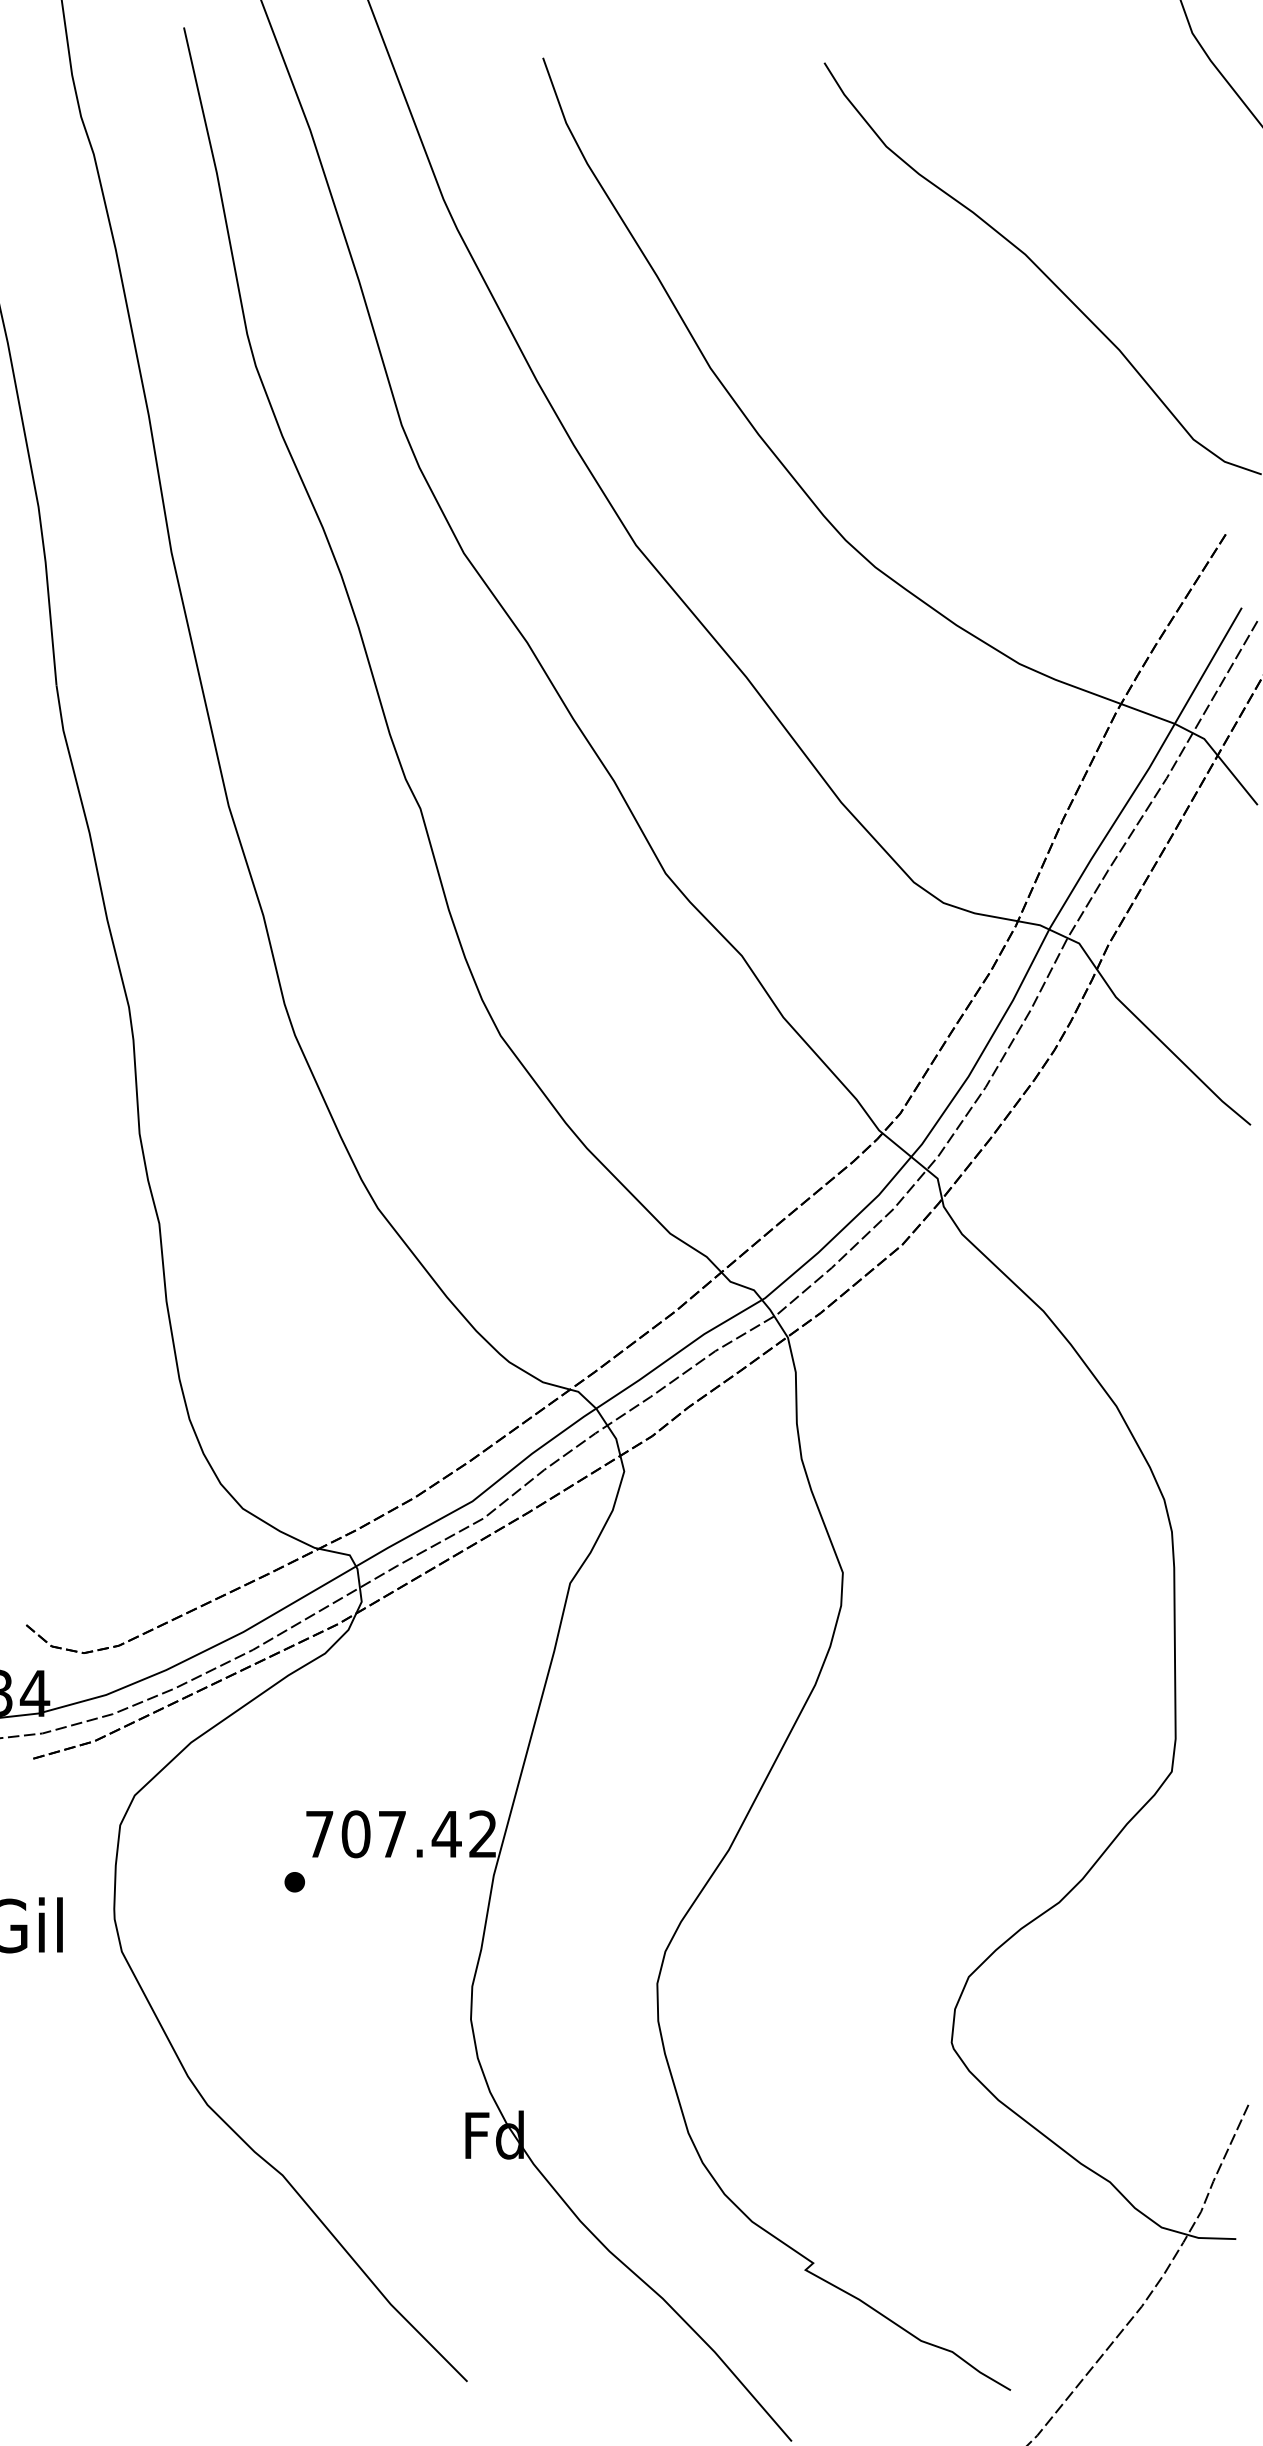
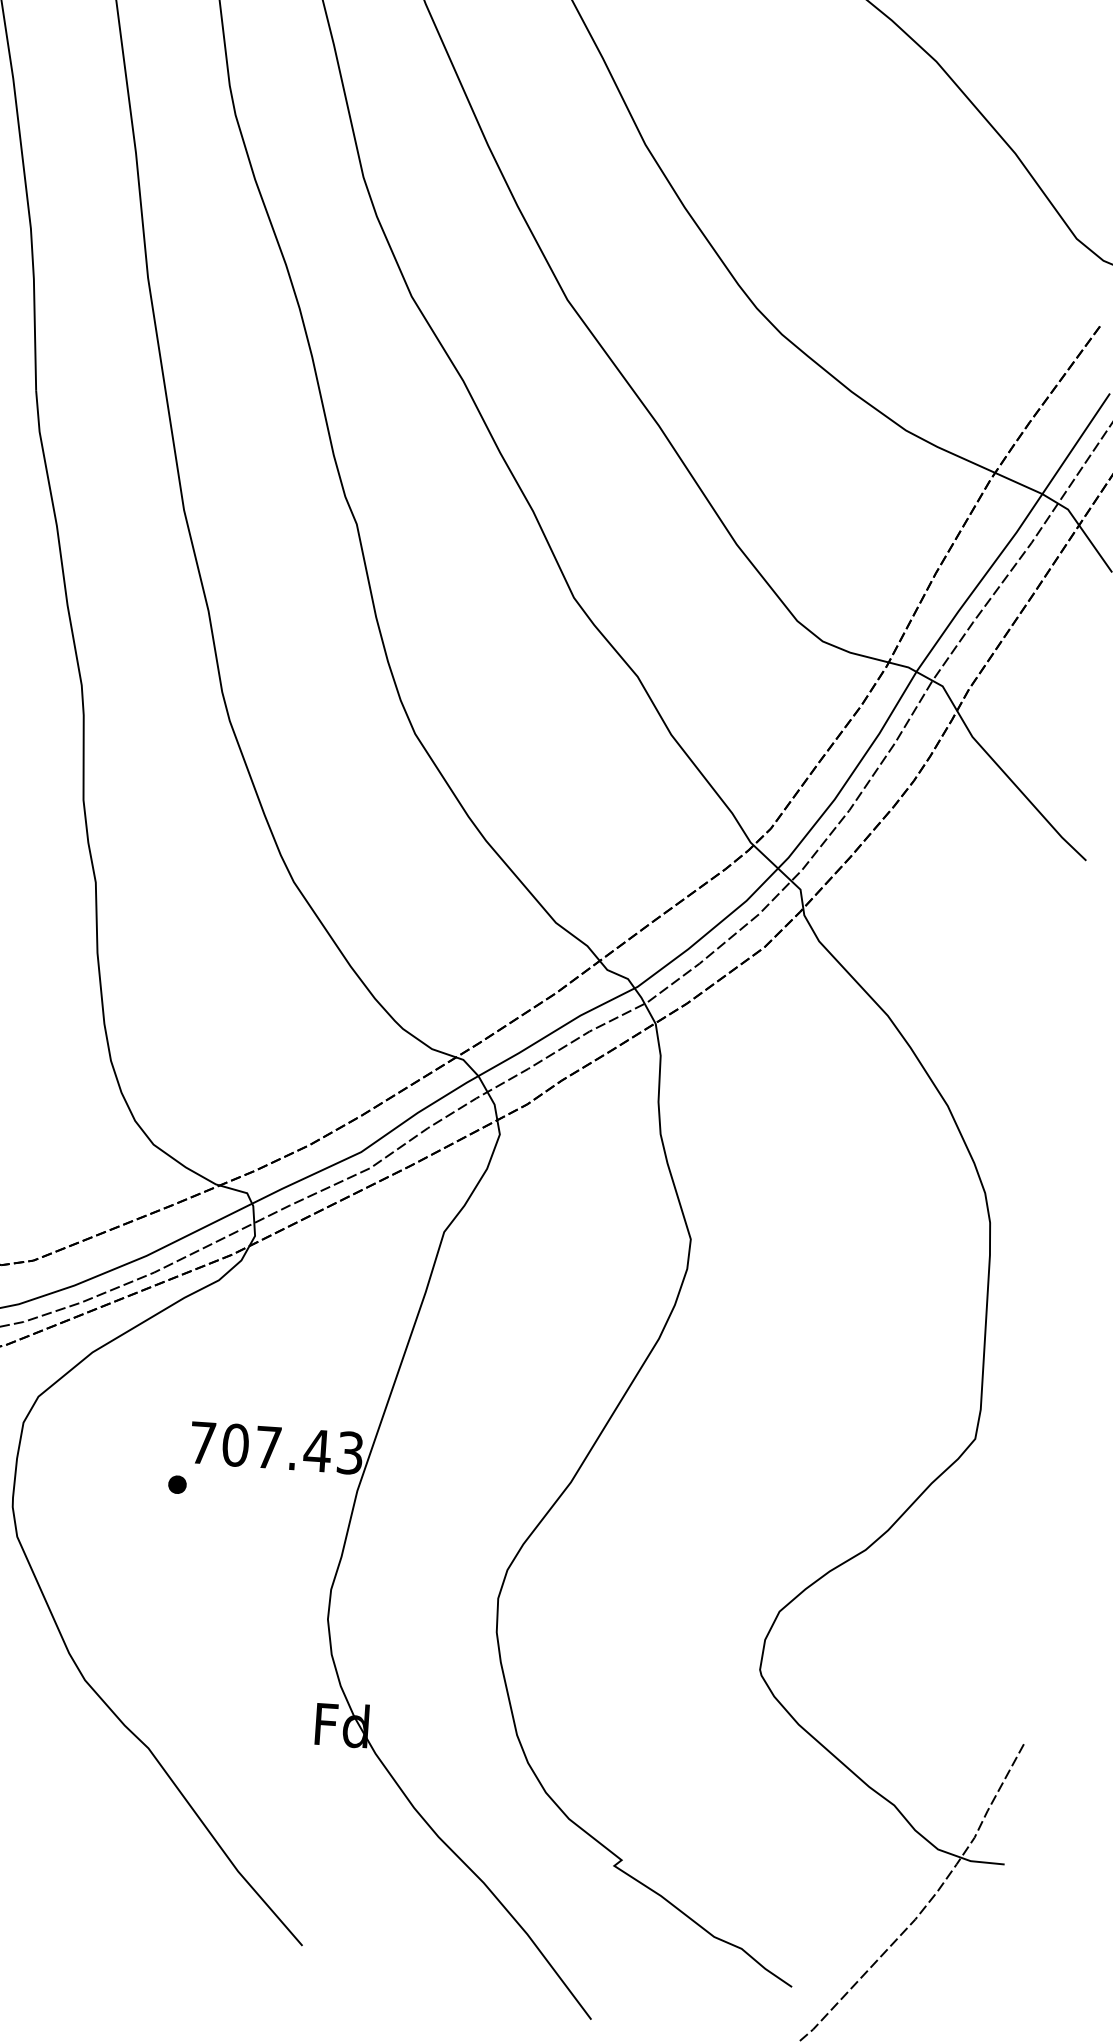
text: (482, 1834) -> (349, 1453), 707.42 -> 707.43

